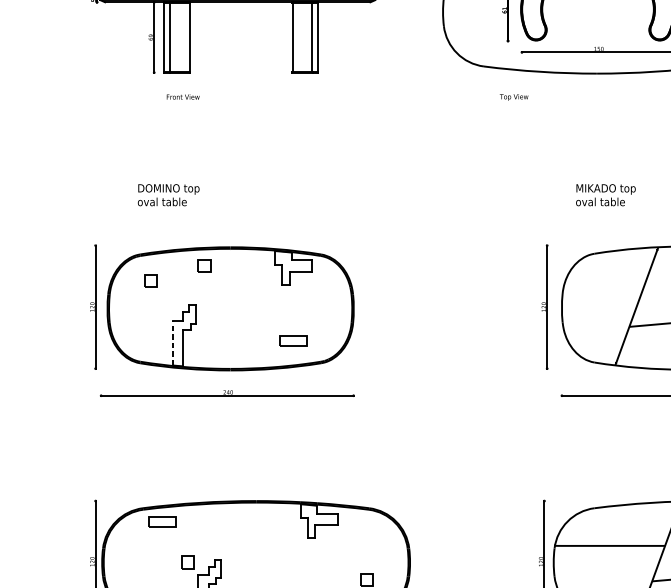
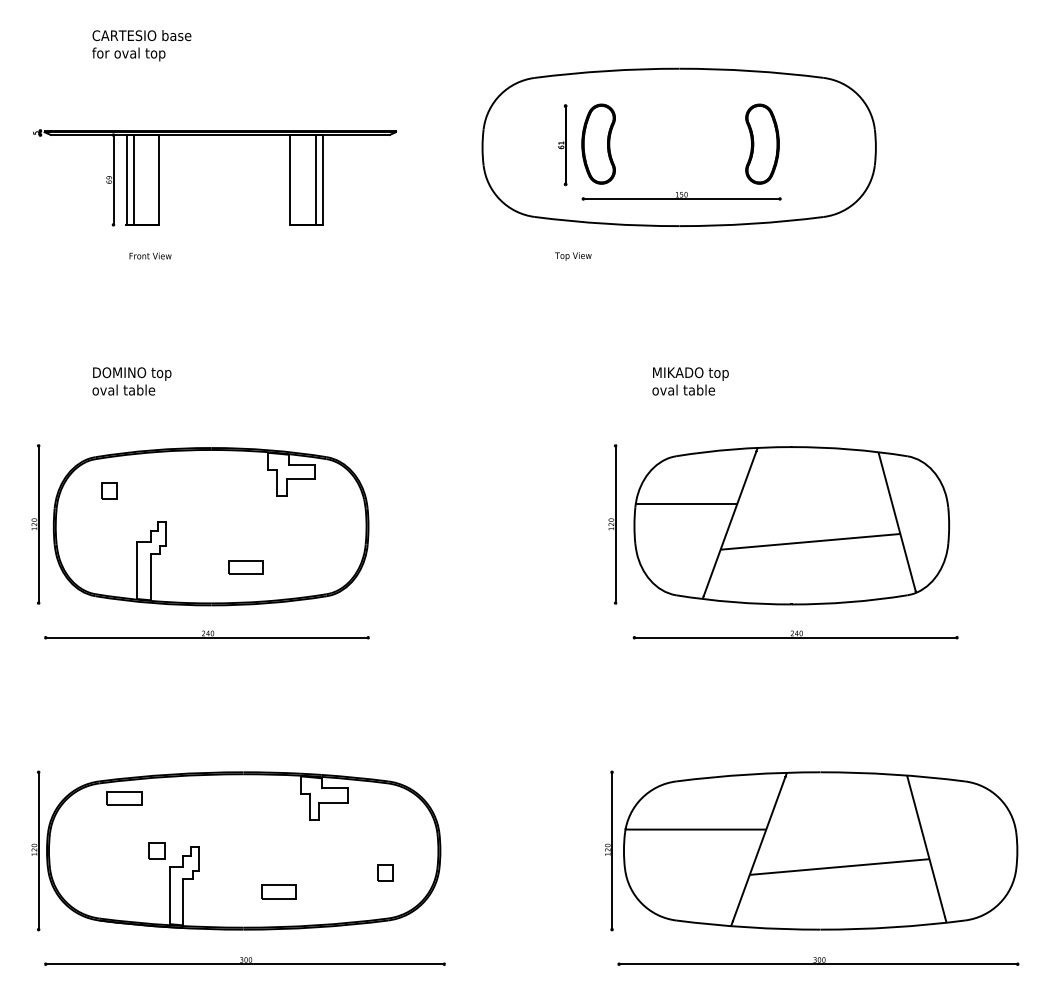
part: (204, 265) -> (177, 471), removed
line: (602, 291) -> (686, 504), added
part: (292, 340) -> (245, 567), moved
line: (173, 343) -> (137, 570), dashed -> solid

